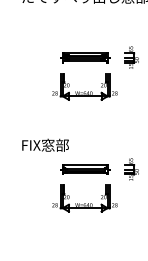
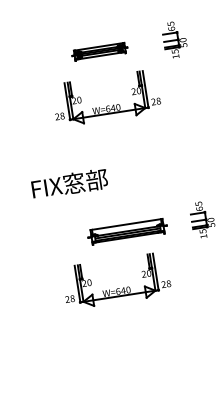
part: (85, 57) -> (100, 51), size x0.7
text: (45, 144) -> (69, 182), moved
part: (84, 198) -> (115, 280), moved

